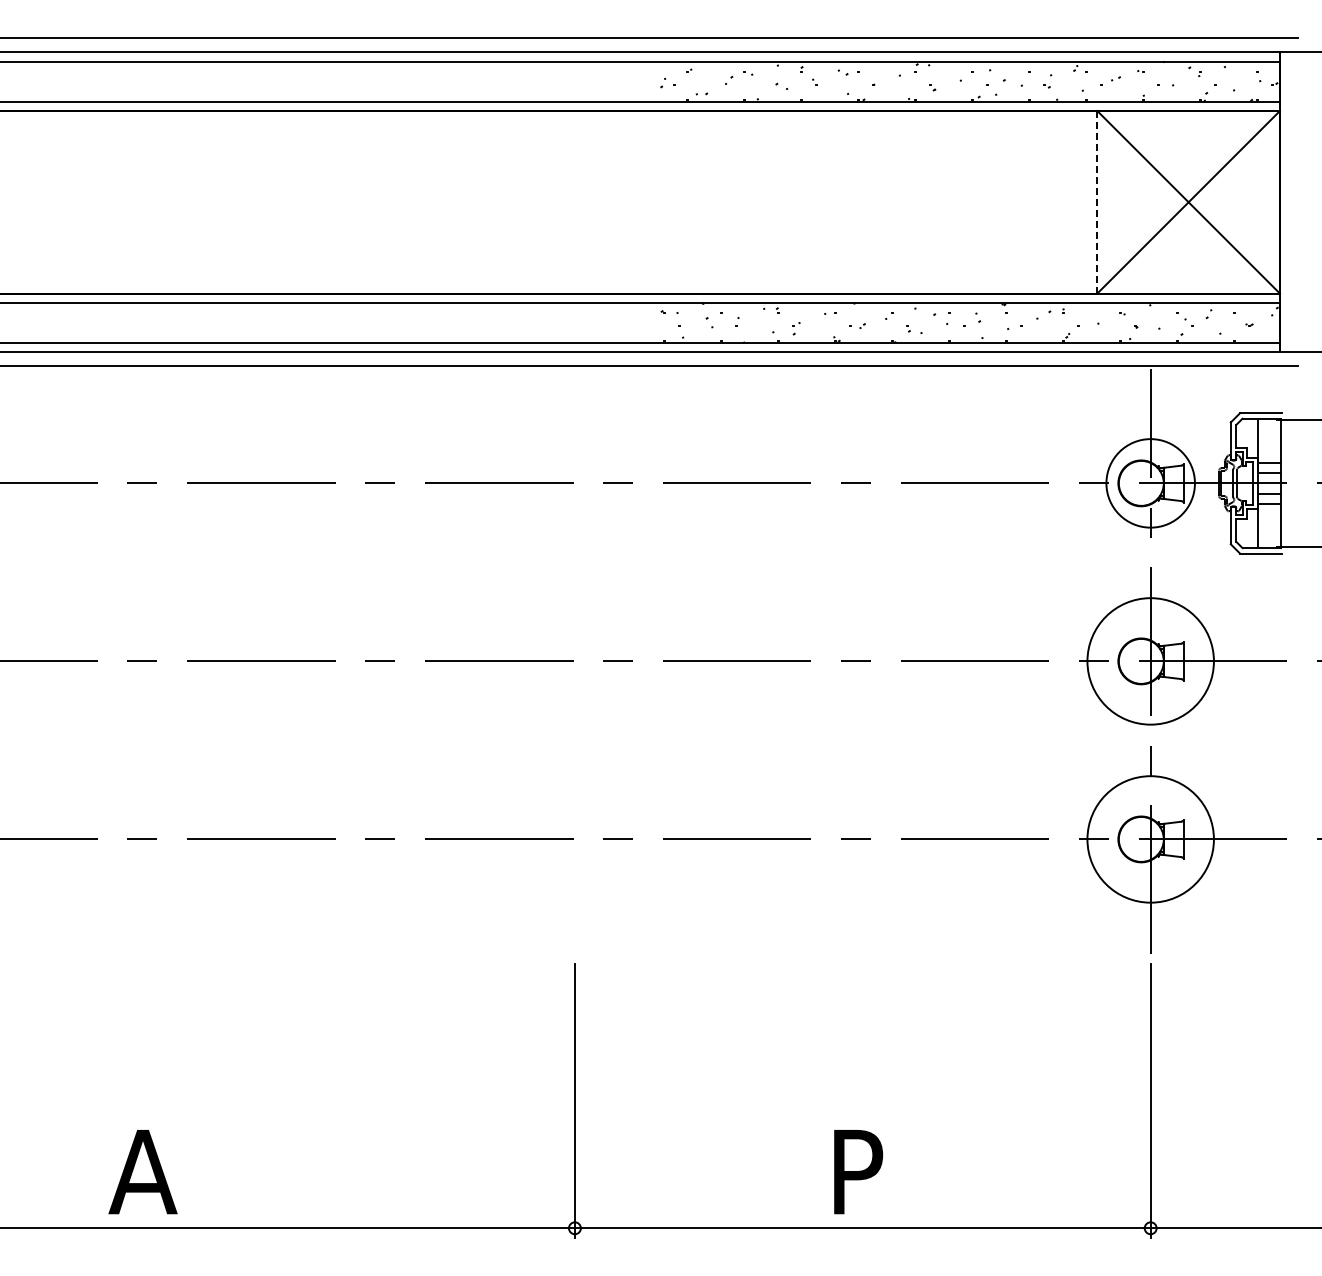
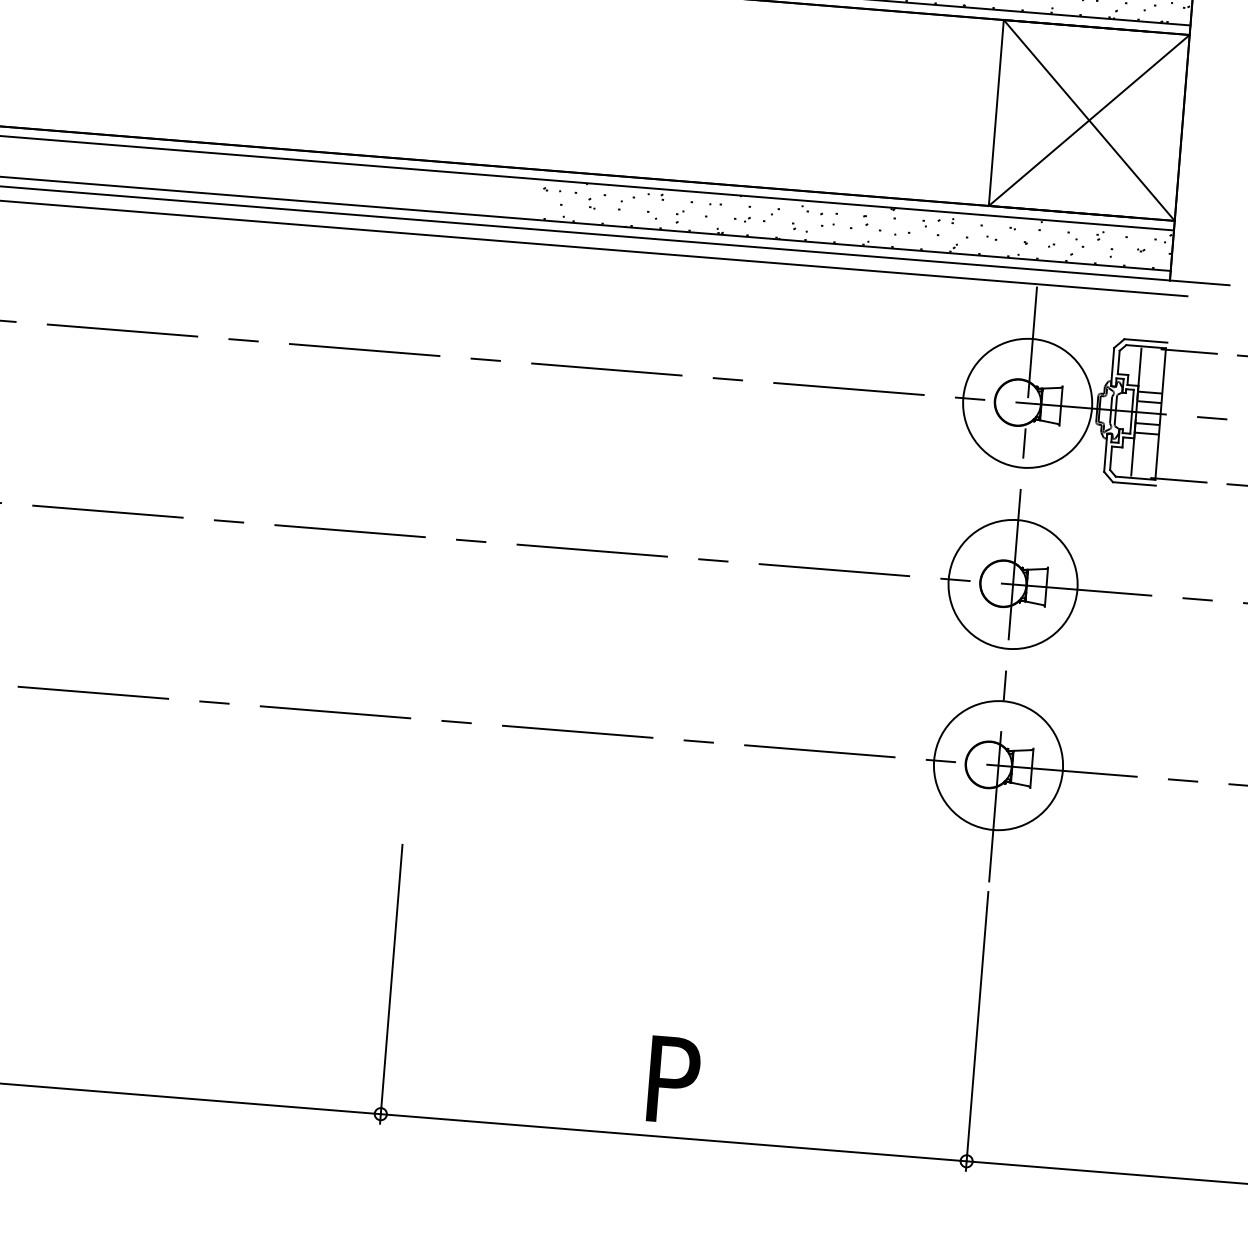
line: (1097, 202) -> (996, 113), dashed -> solid
circle: (1150, 483) -> (1027, 403), size x1.43

